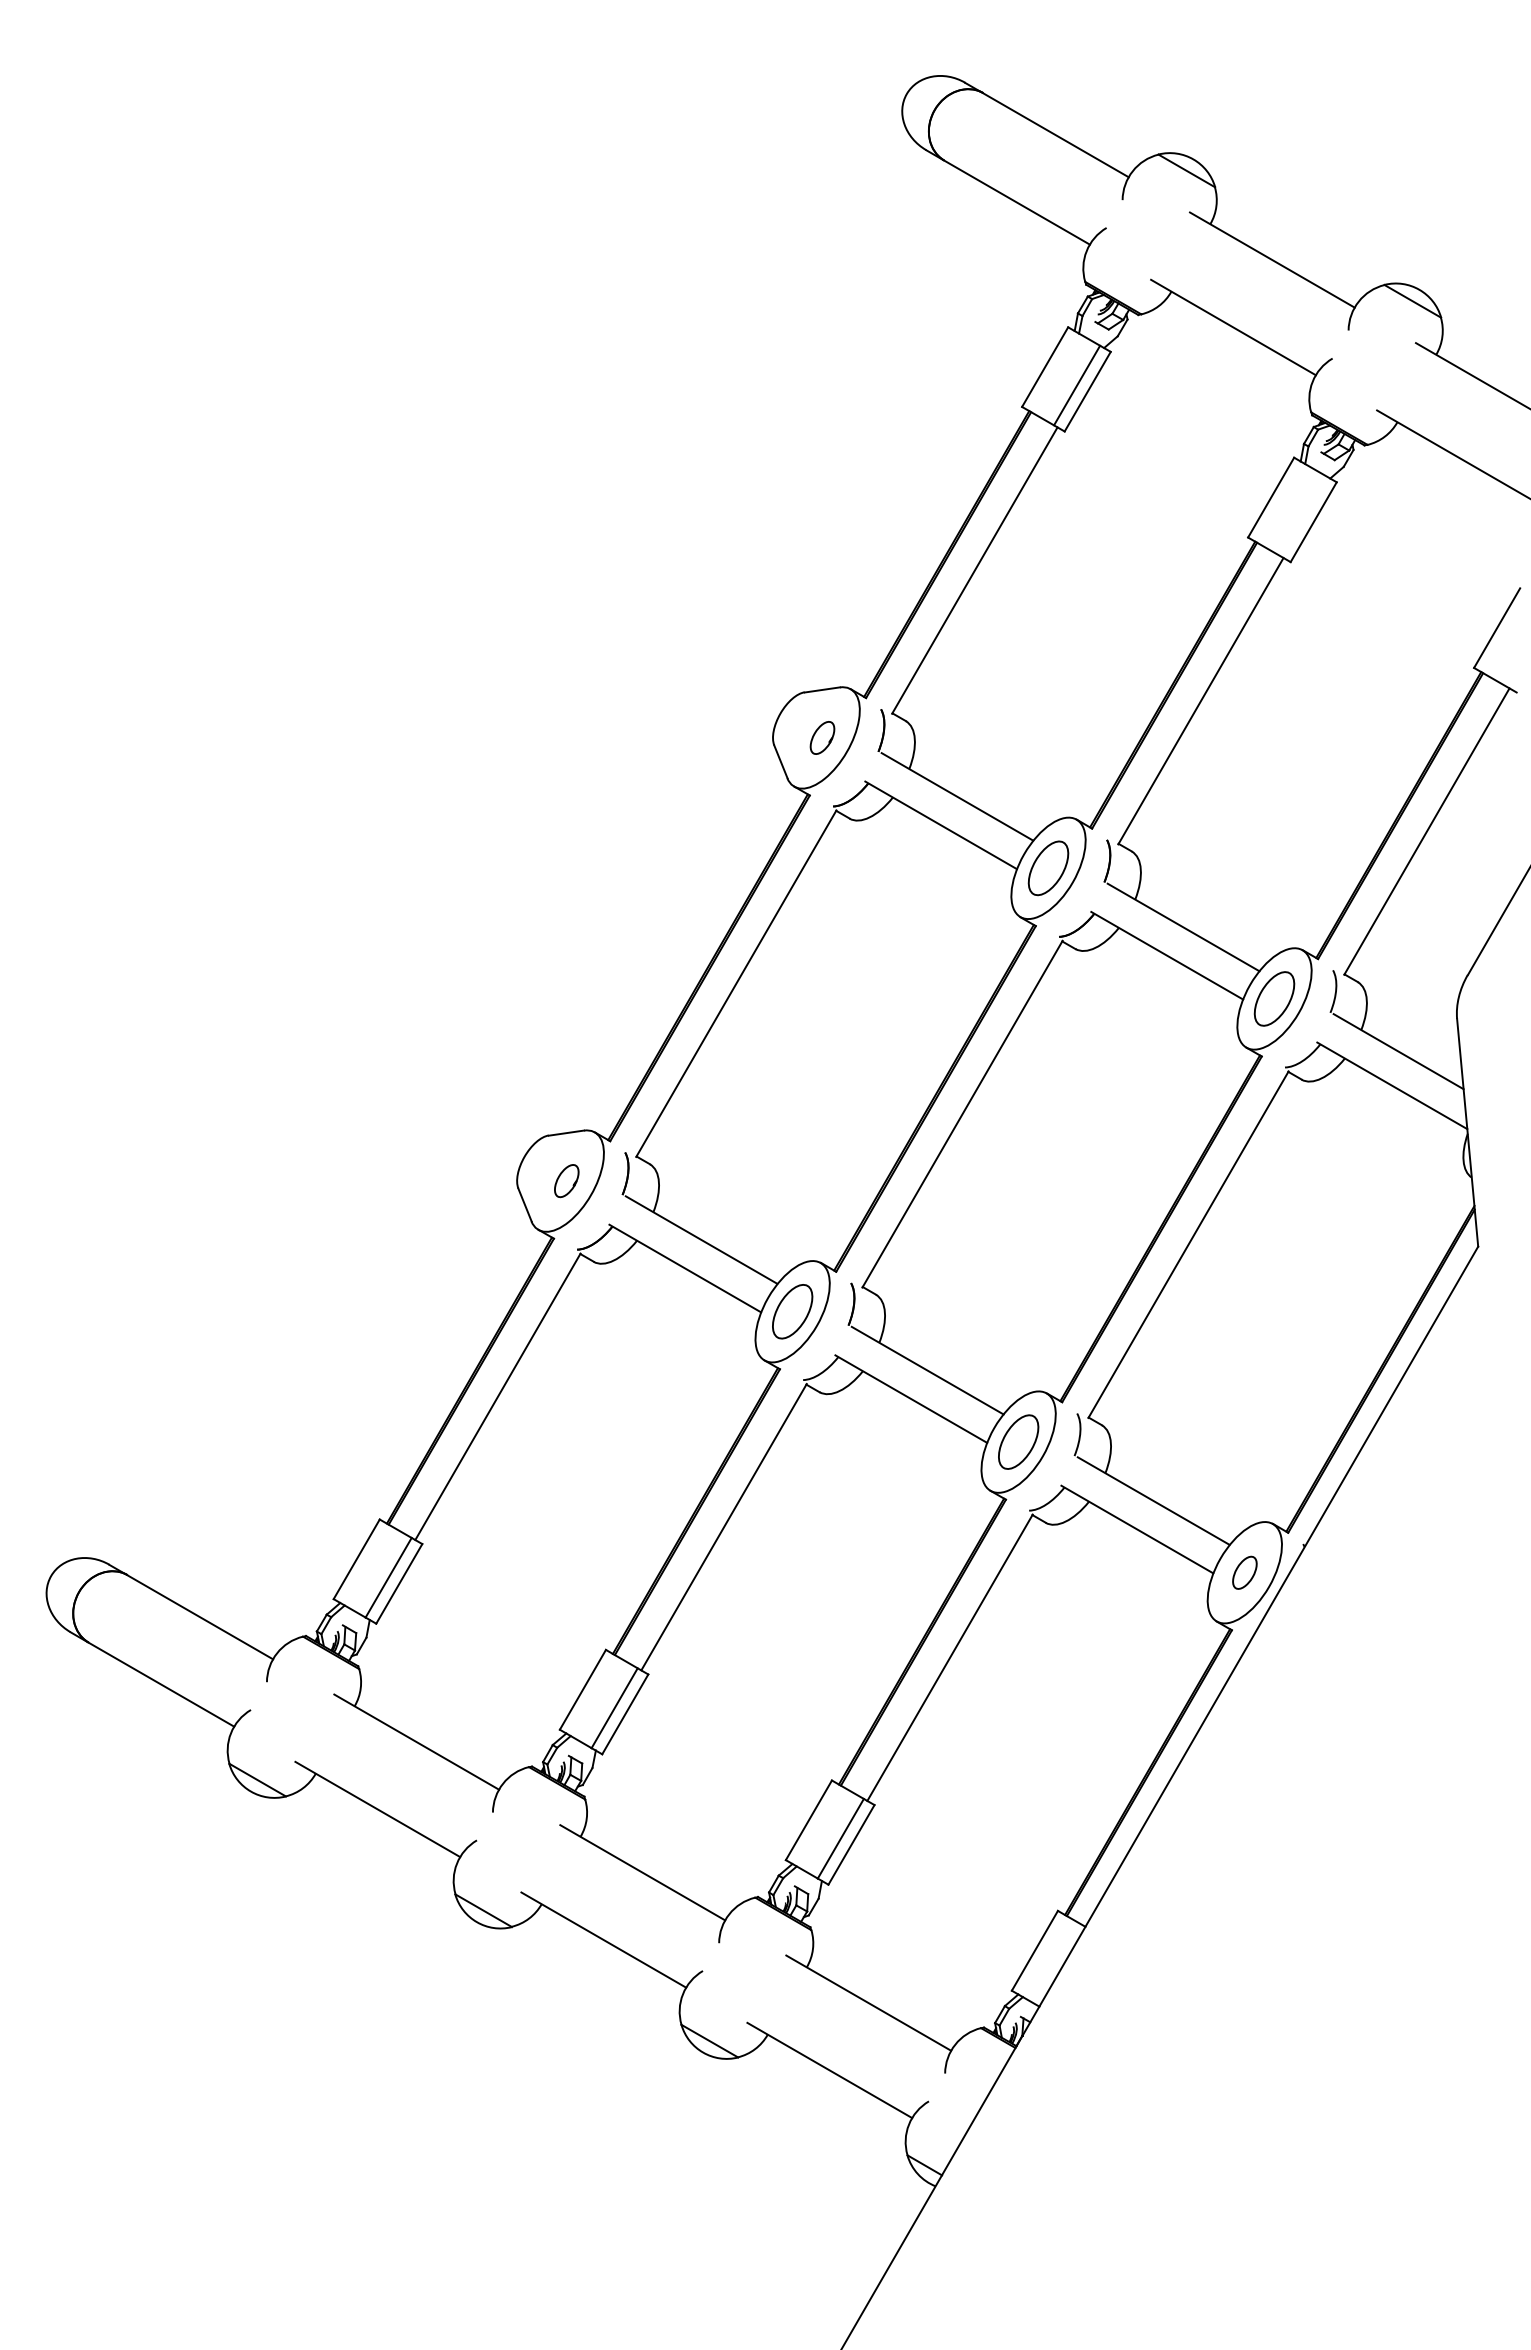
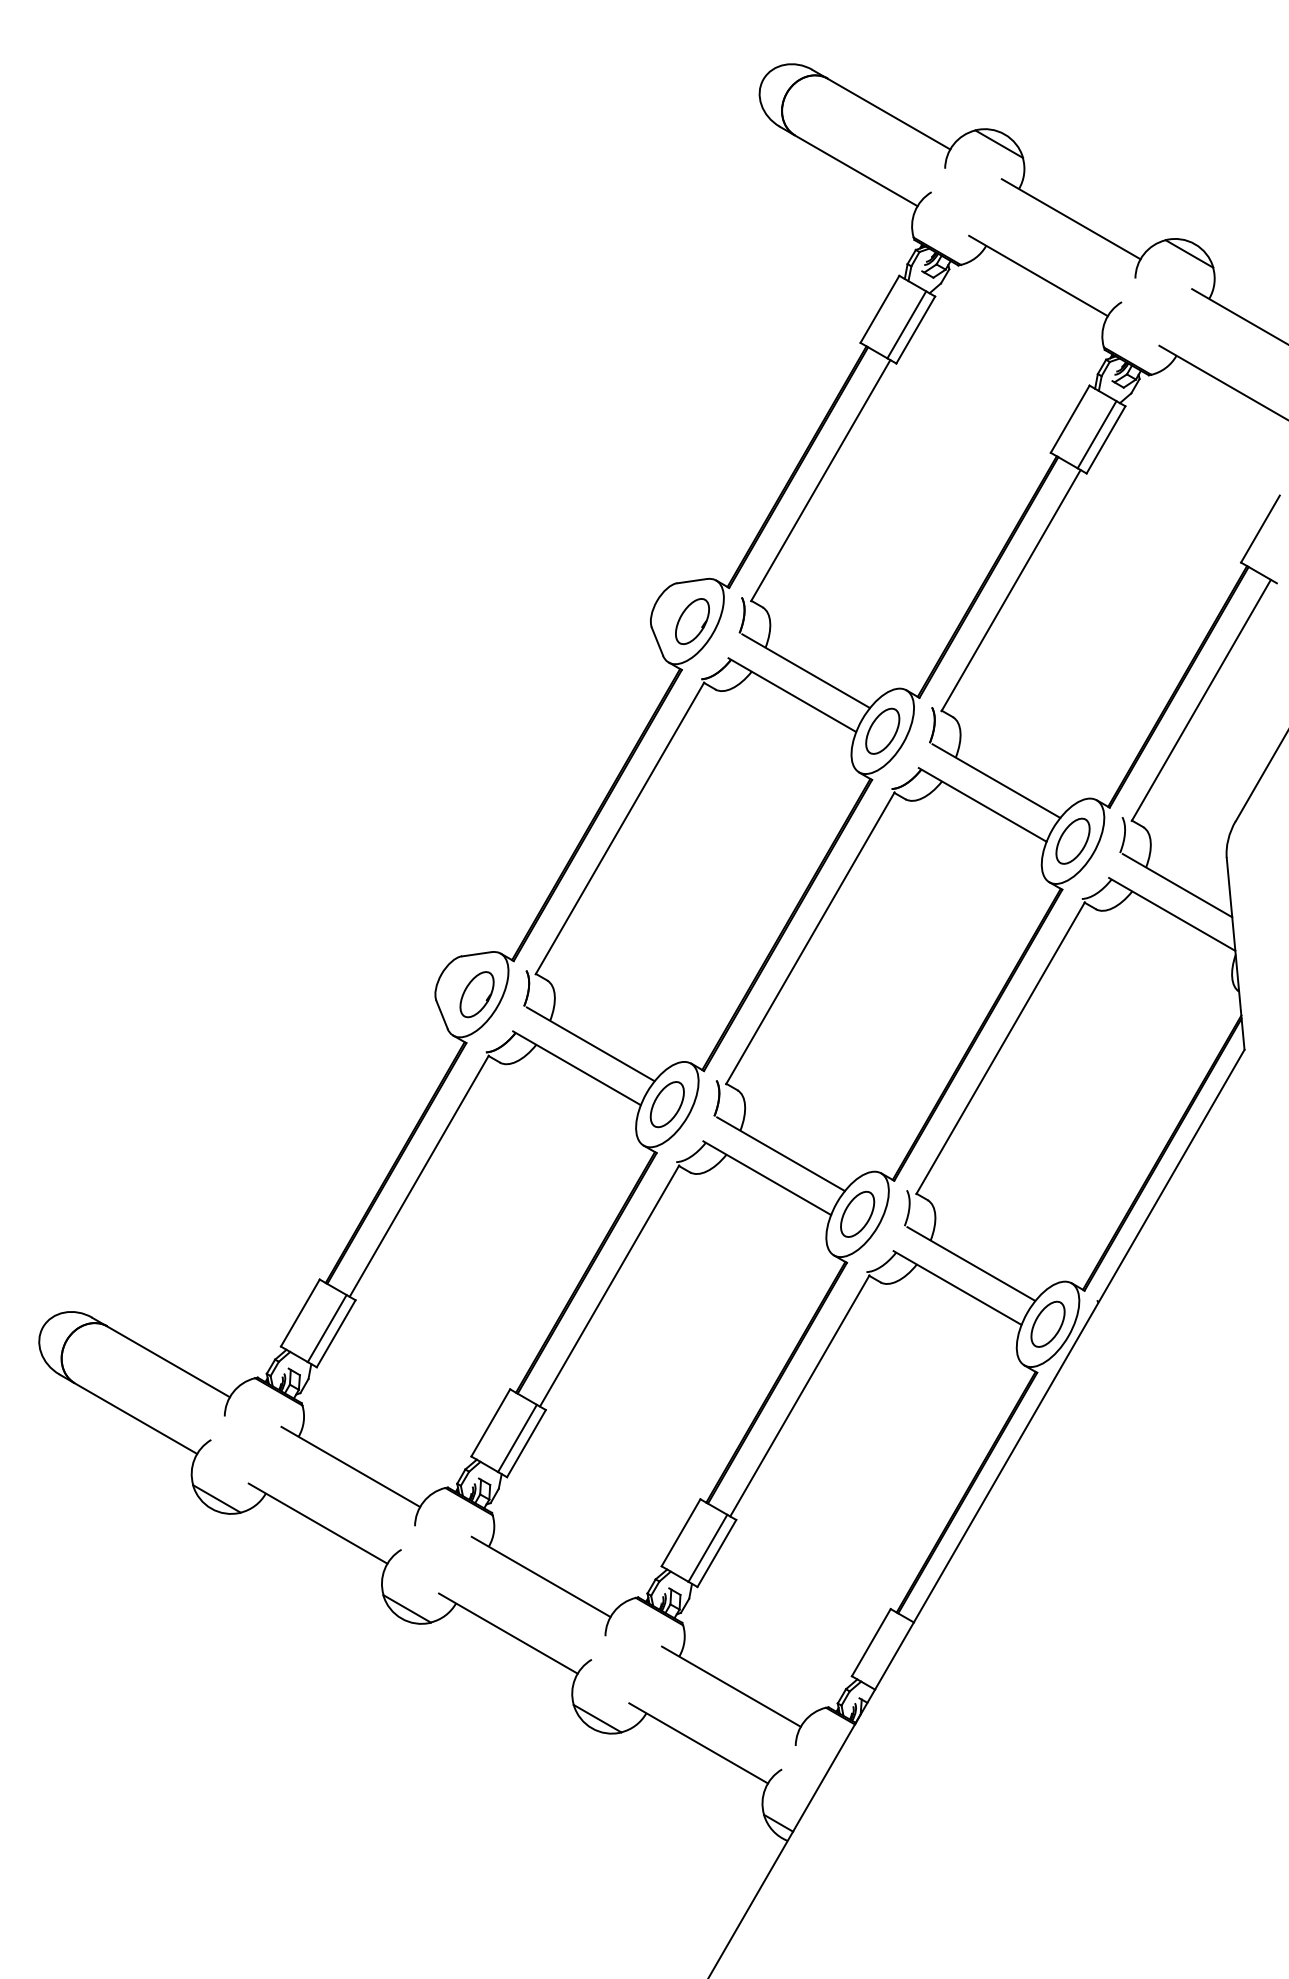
line: (1303, 515) -> (1097, 434), added
part: (822, 737) -> (692, 621), size x1.67
part: (566, 1180) -> (476, 994), size x1.67
part: (1244, 1572) -> (1047, 1324), size x1.67

